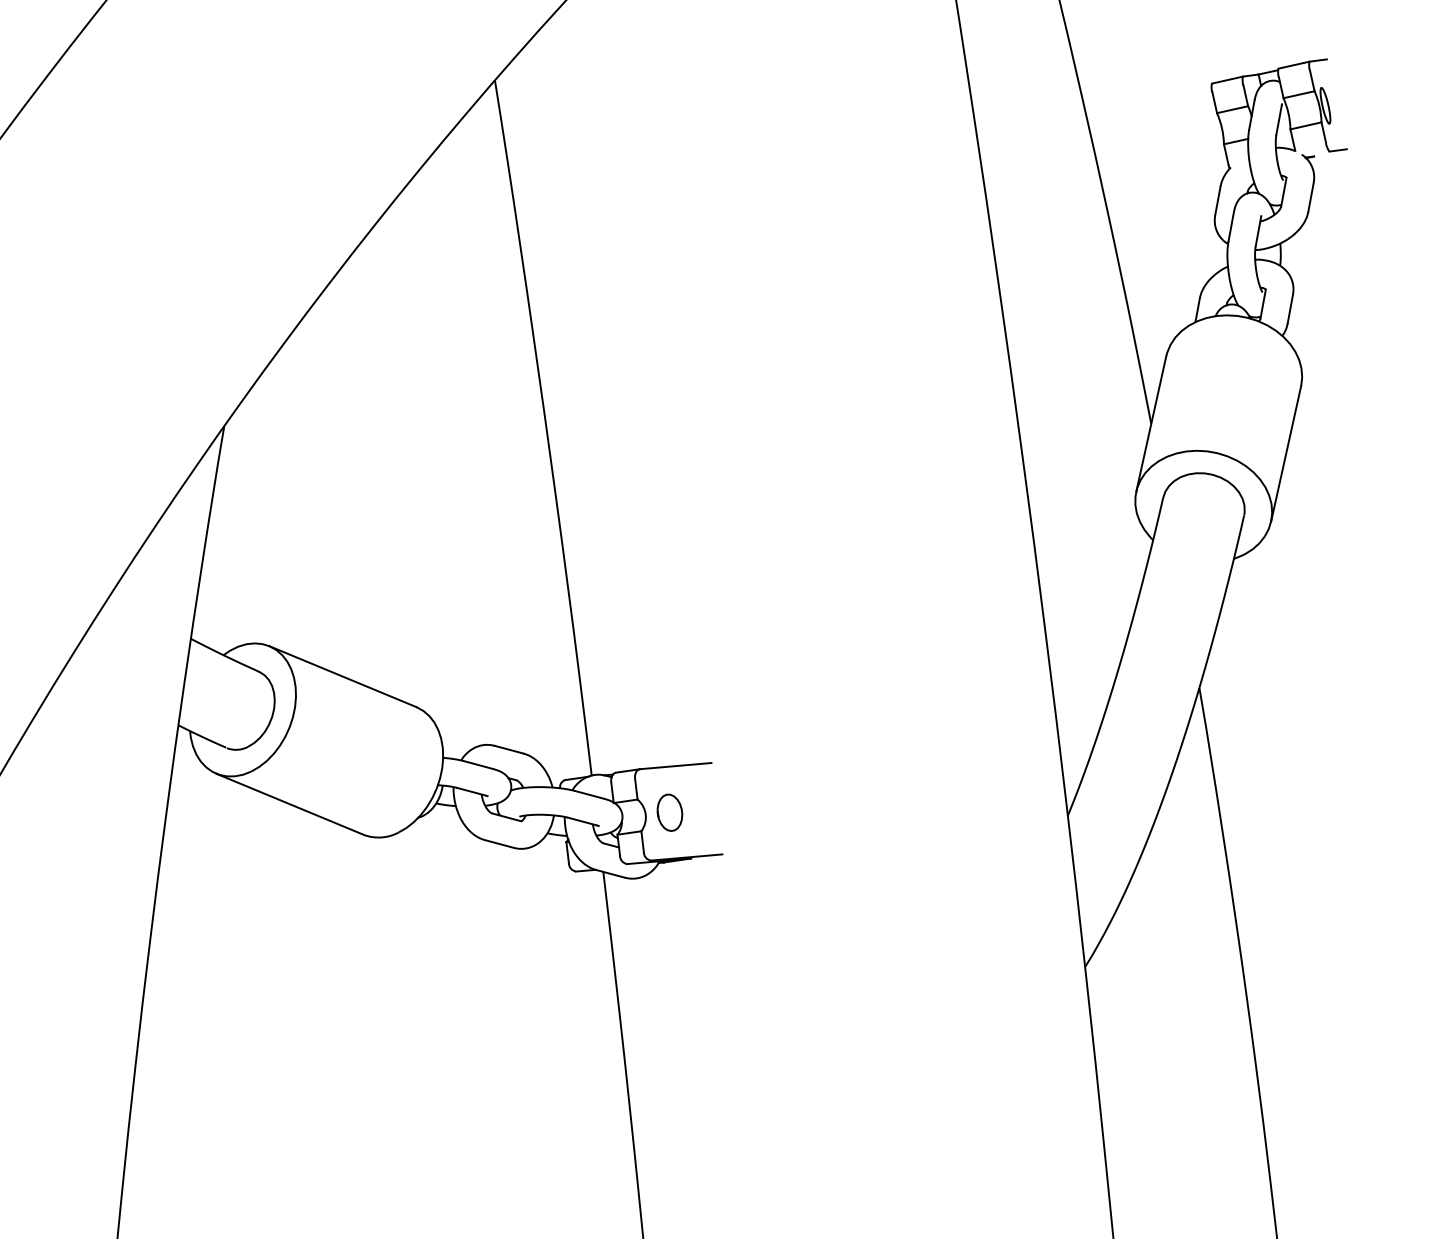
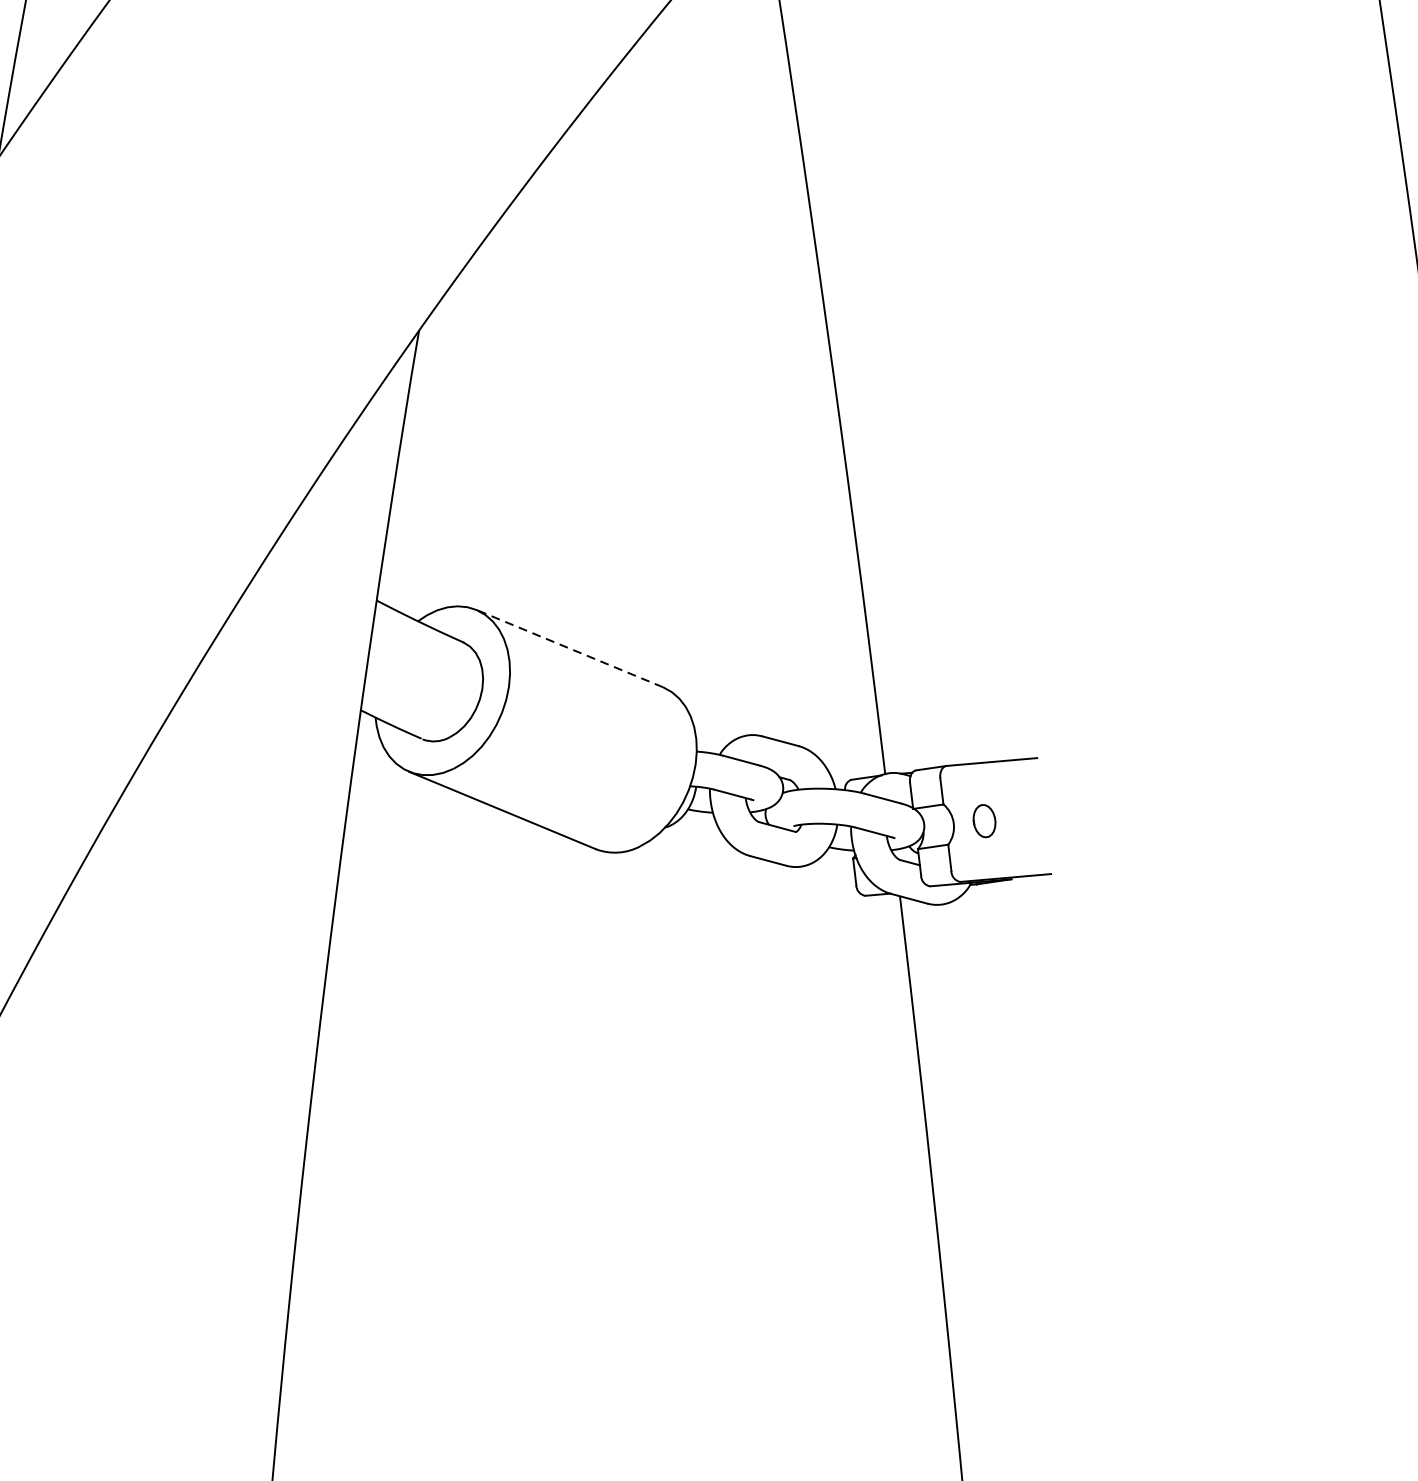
line: (342, 676) -> (569, 648), solid -> dashed
part: (669, 812) -> (983, 820), size x0.7

